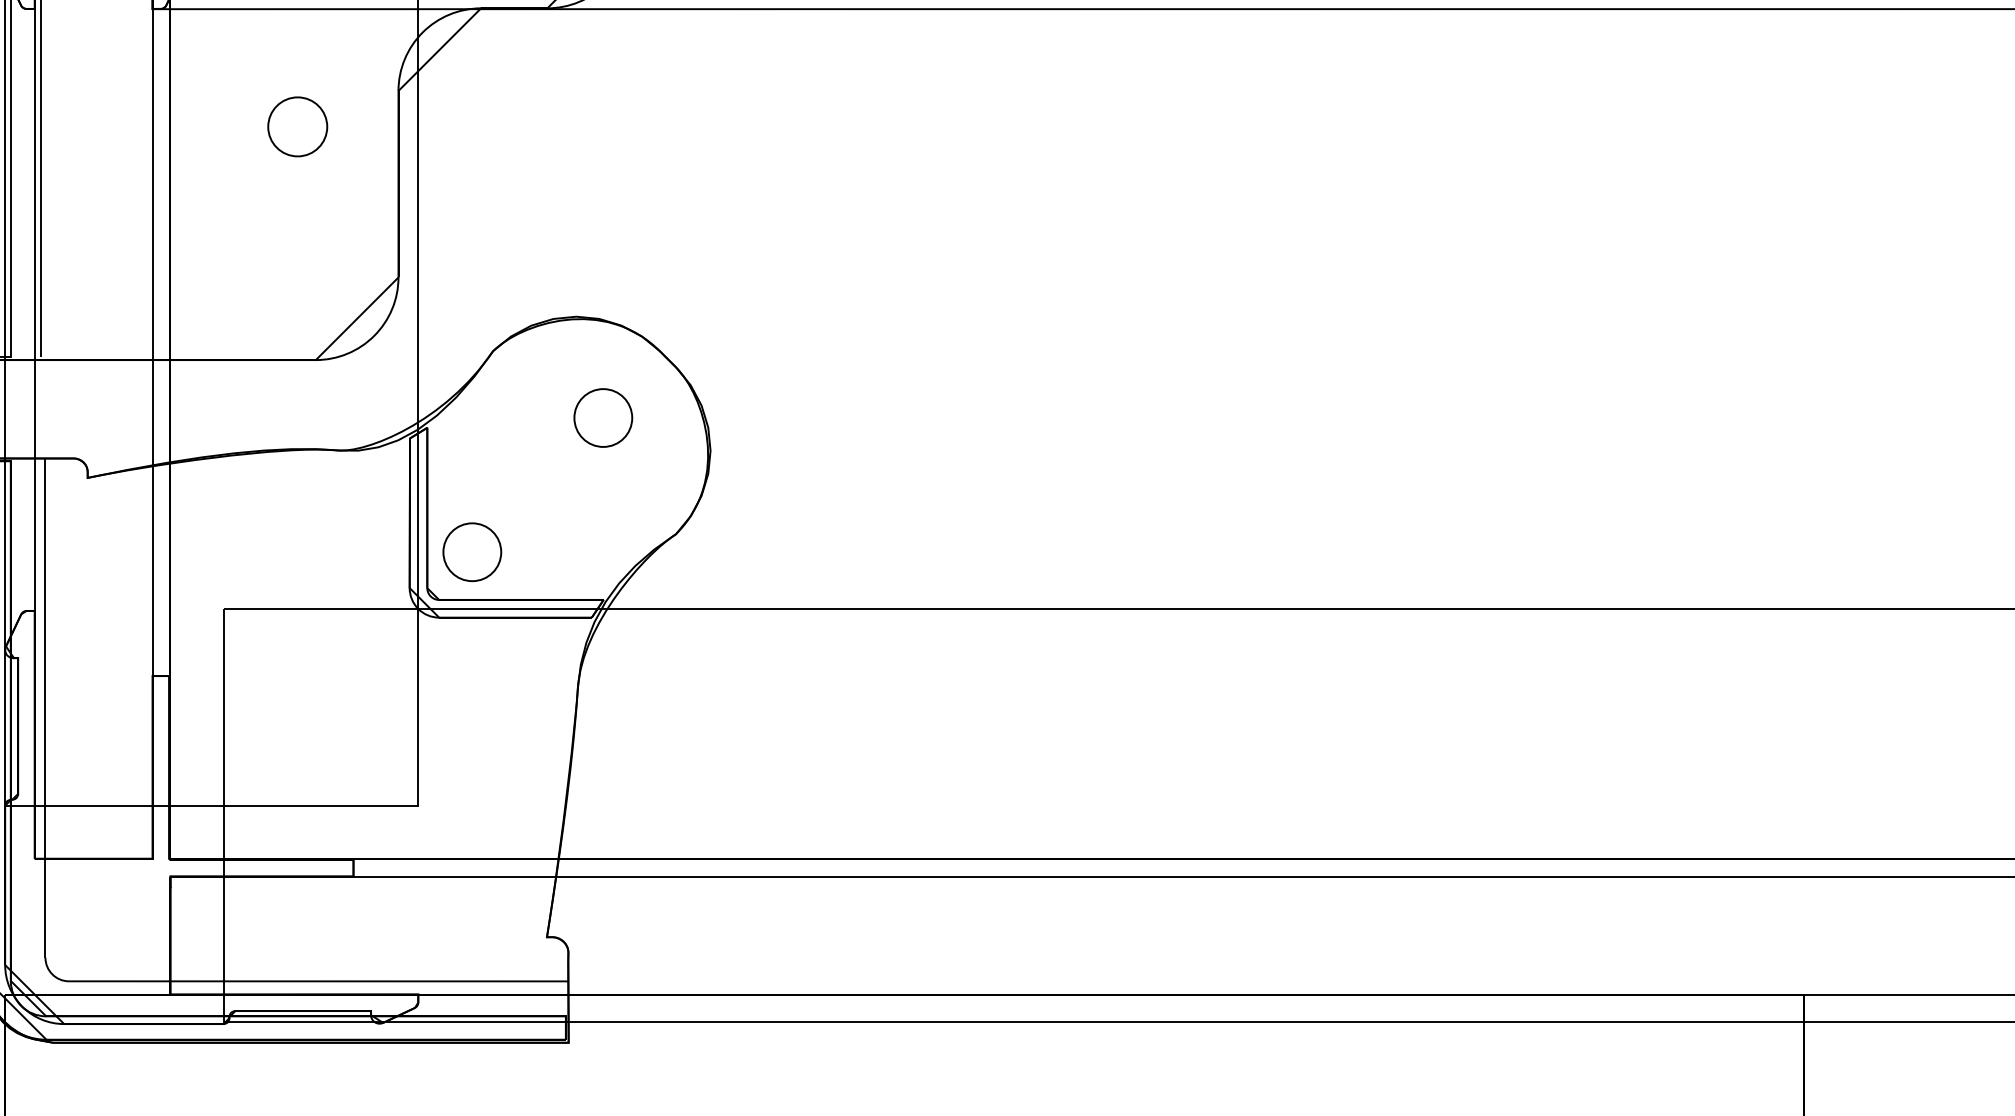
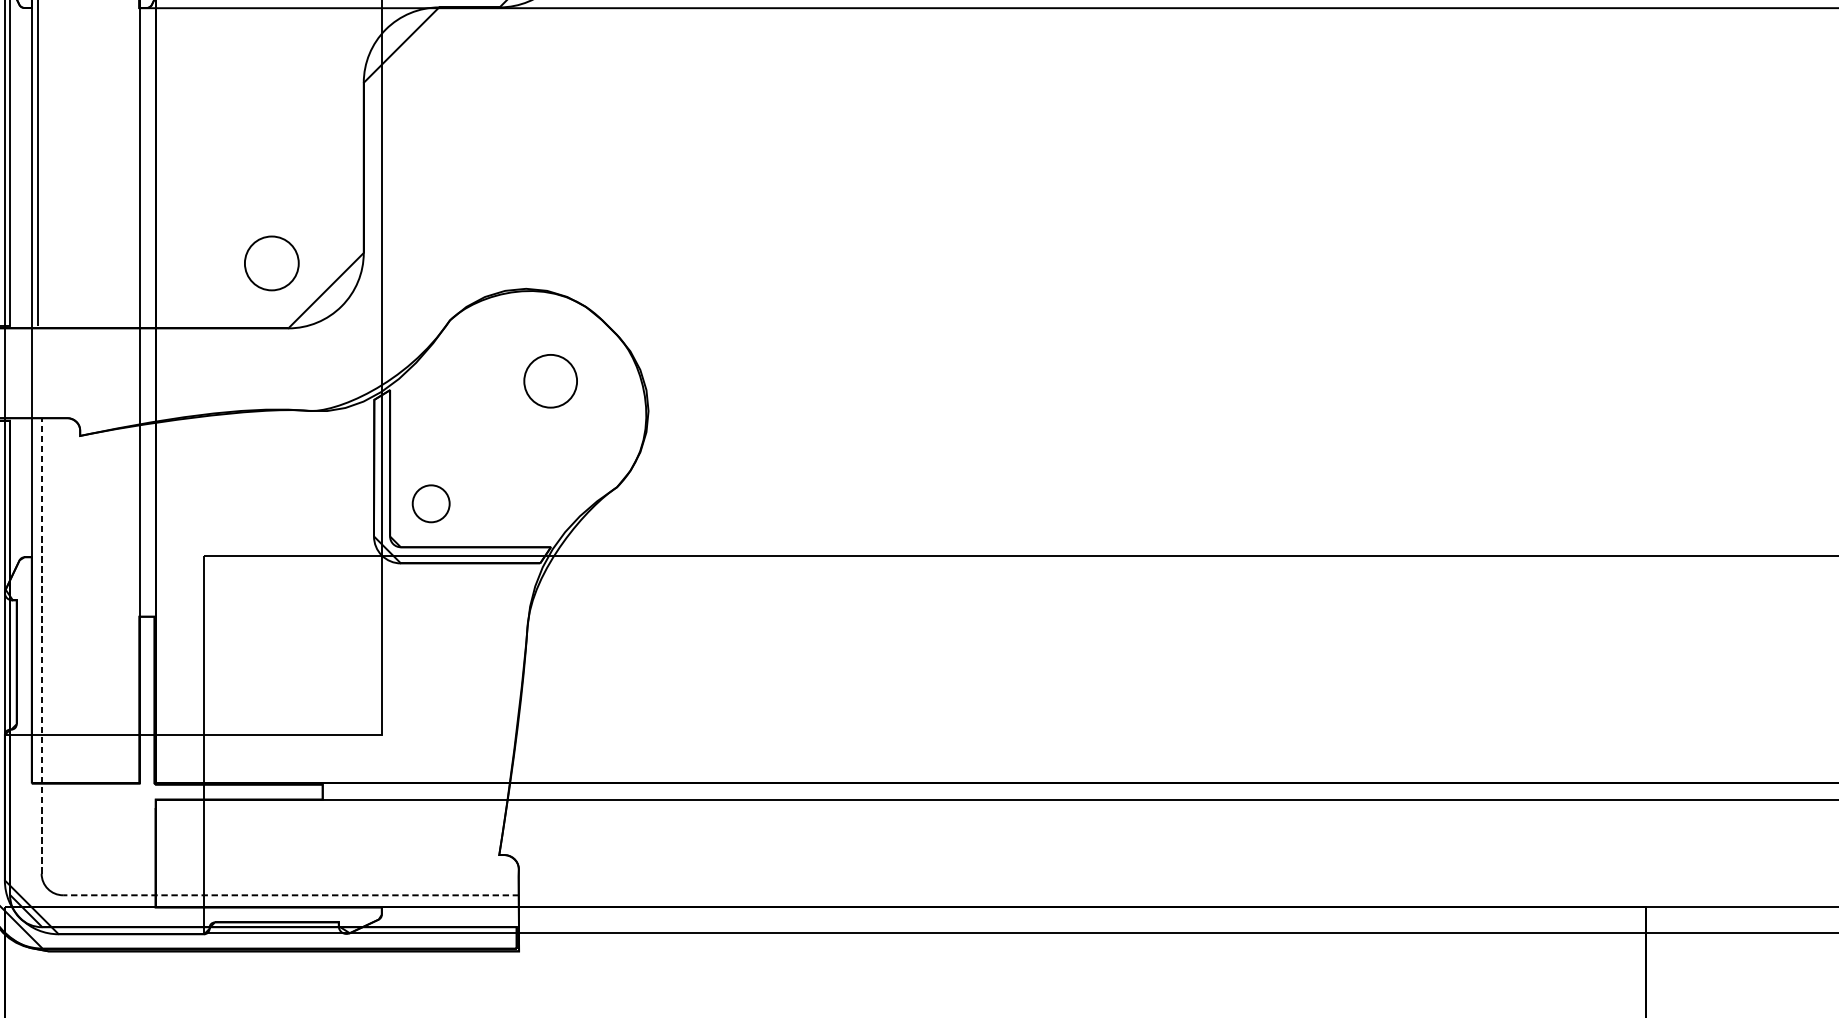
part: (297, 126) -> (271, 263), moved
part: (472, 552) -> (431, 503), size x0.7
line: (45, 708) -> (41, 646), solid -> dashed
line: (318, 981) -> (290, 895), solid -> dashed

